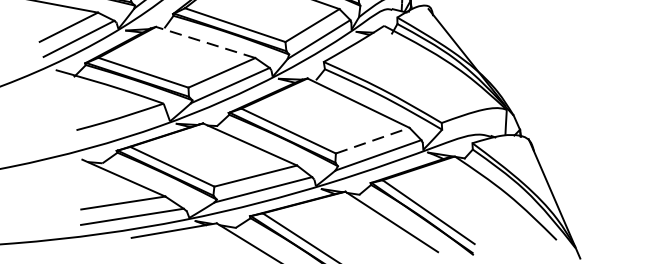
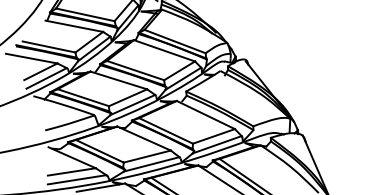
line: (205, 42) -> (118, 80), dashed -> solid
line: (373, 140) -> (214, 136), dashed -> solid

